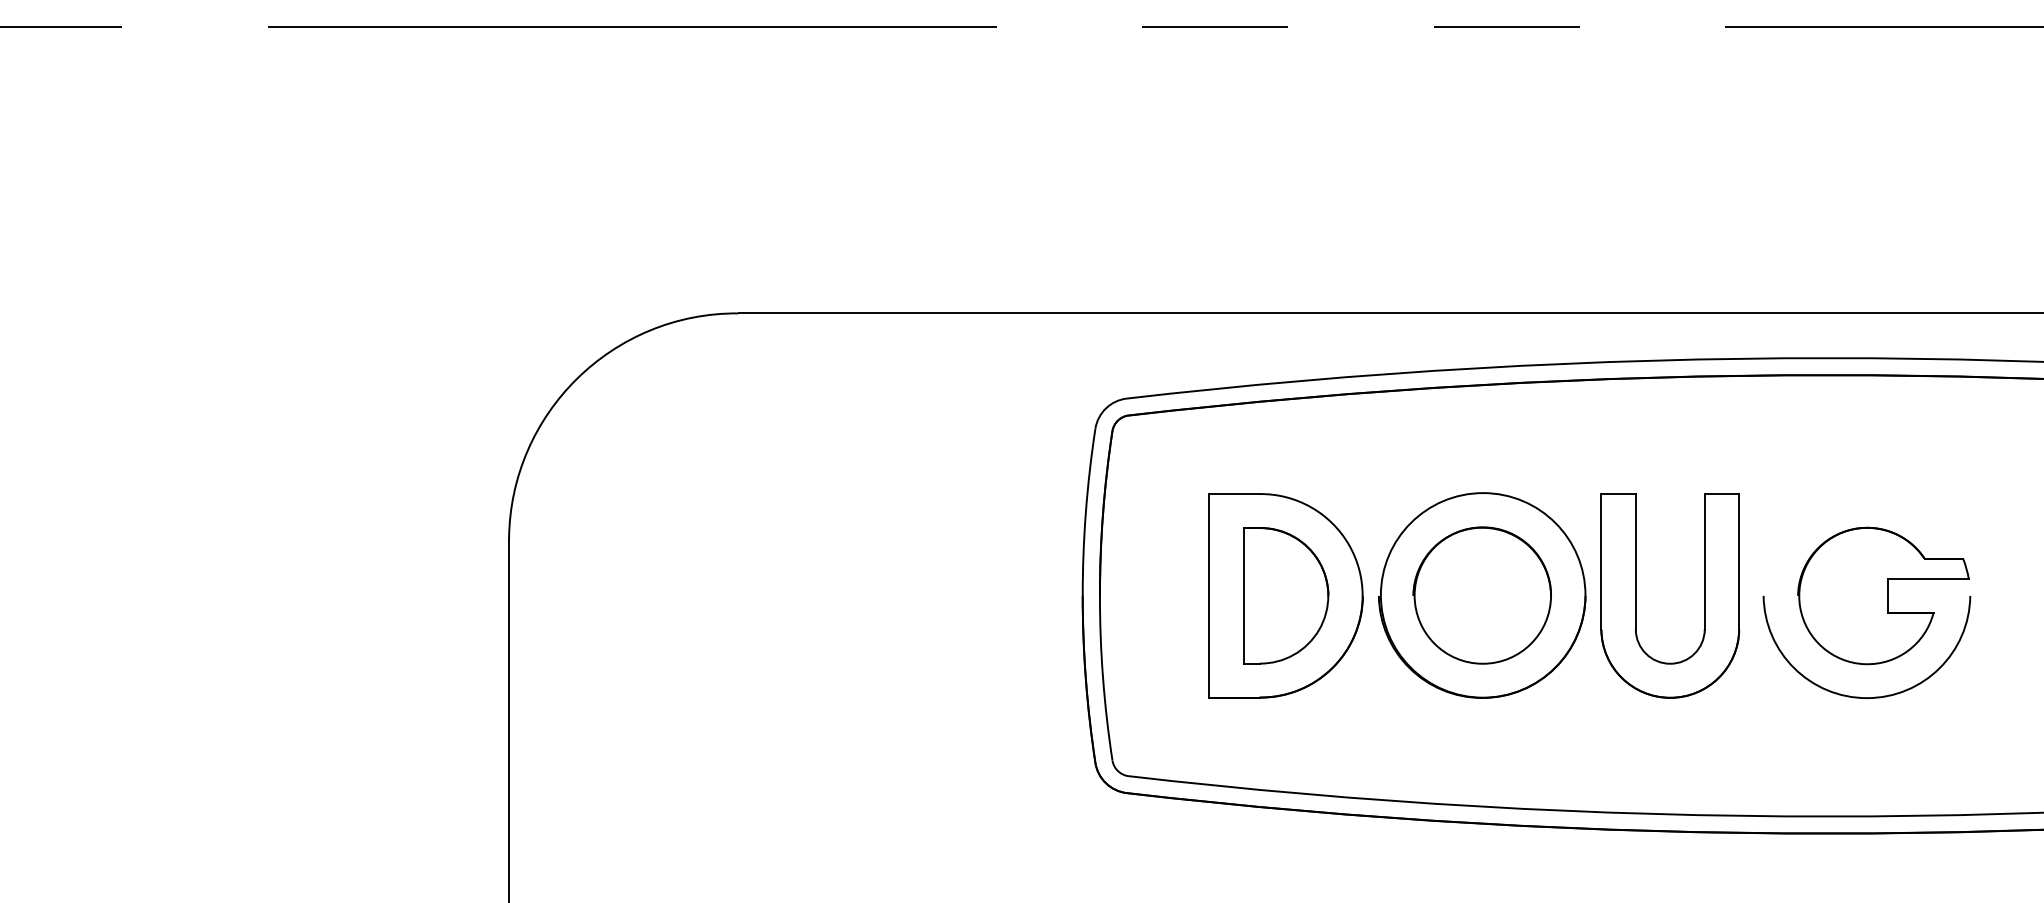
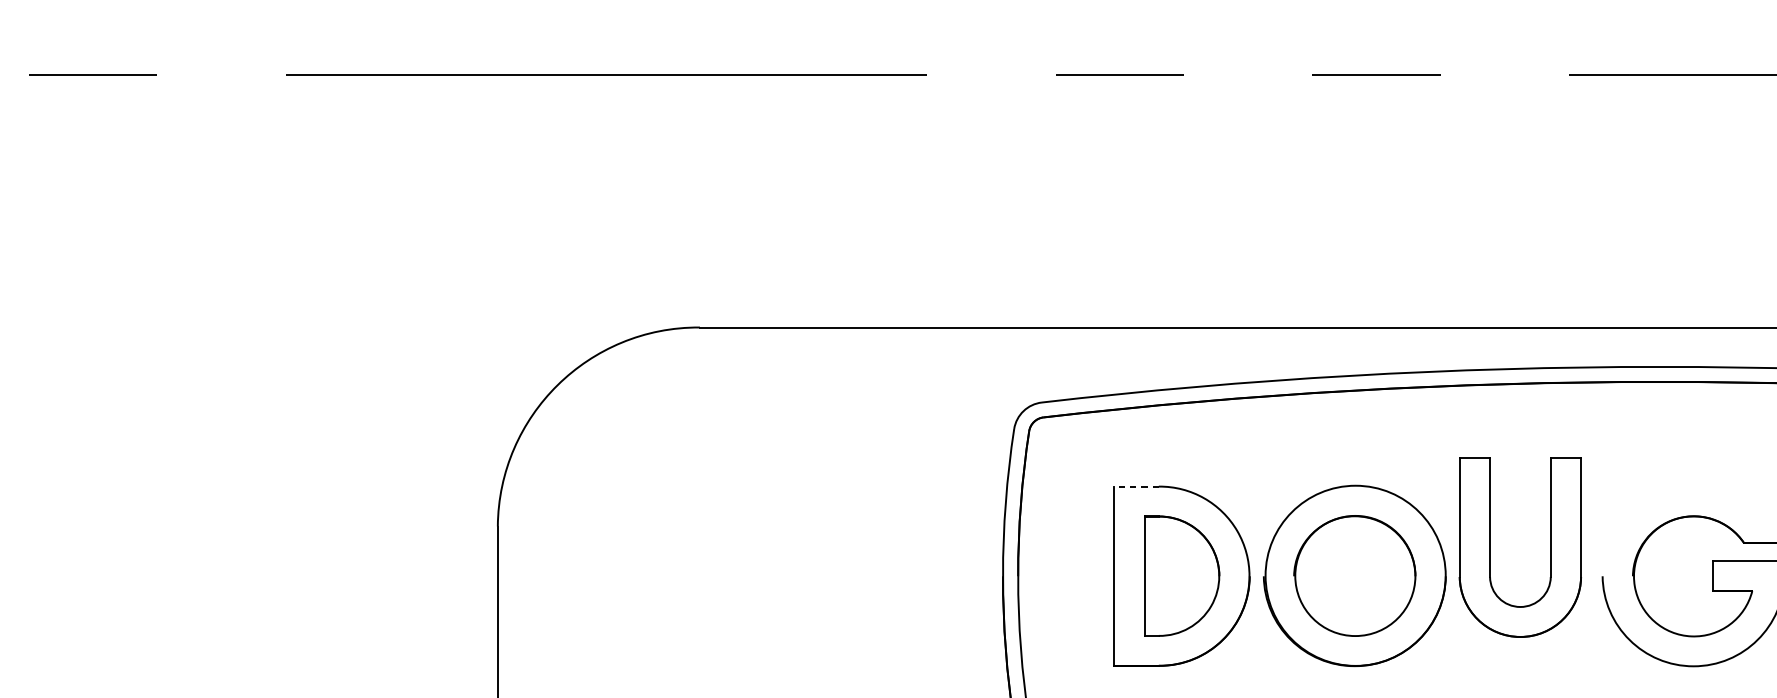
line: (1233, 494) -> (1135, 486), solid -> dashed
part: (1636, 595) -> (1490, 546), moved

